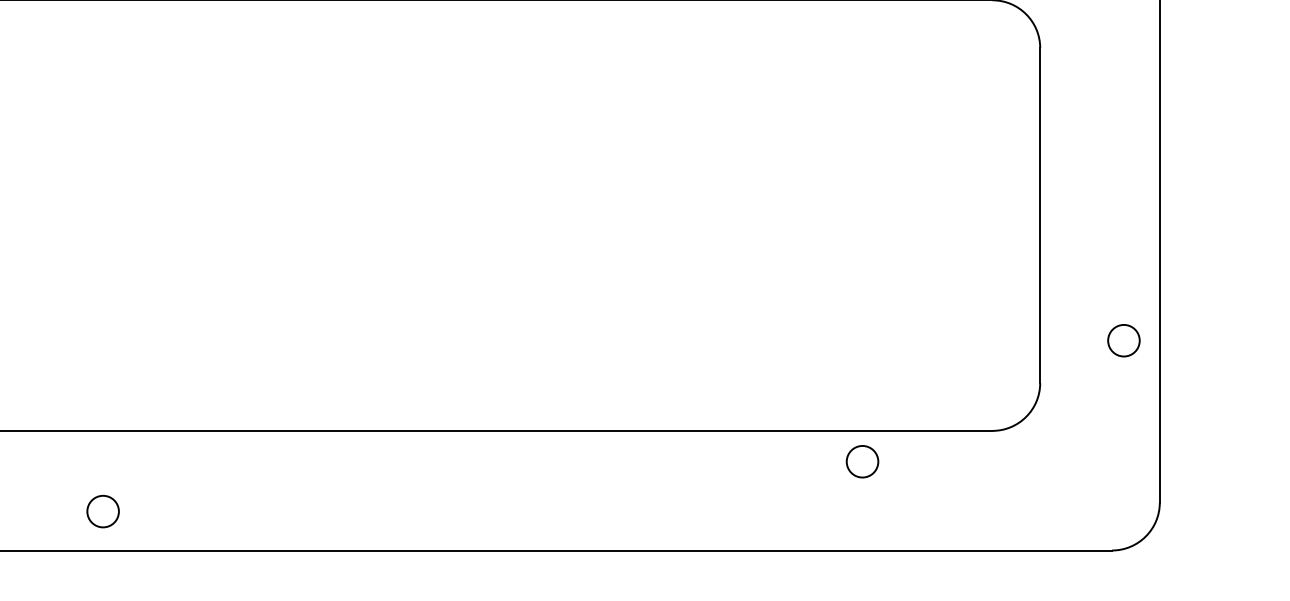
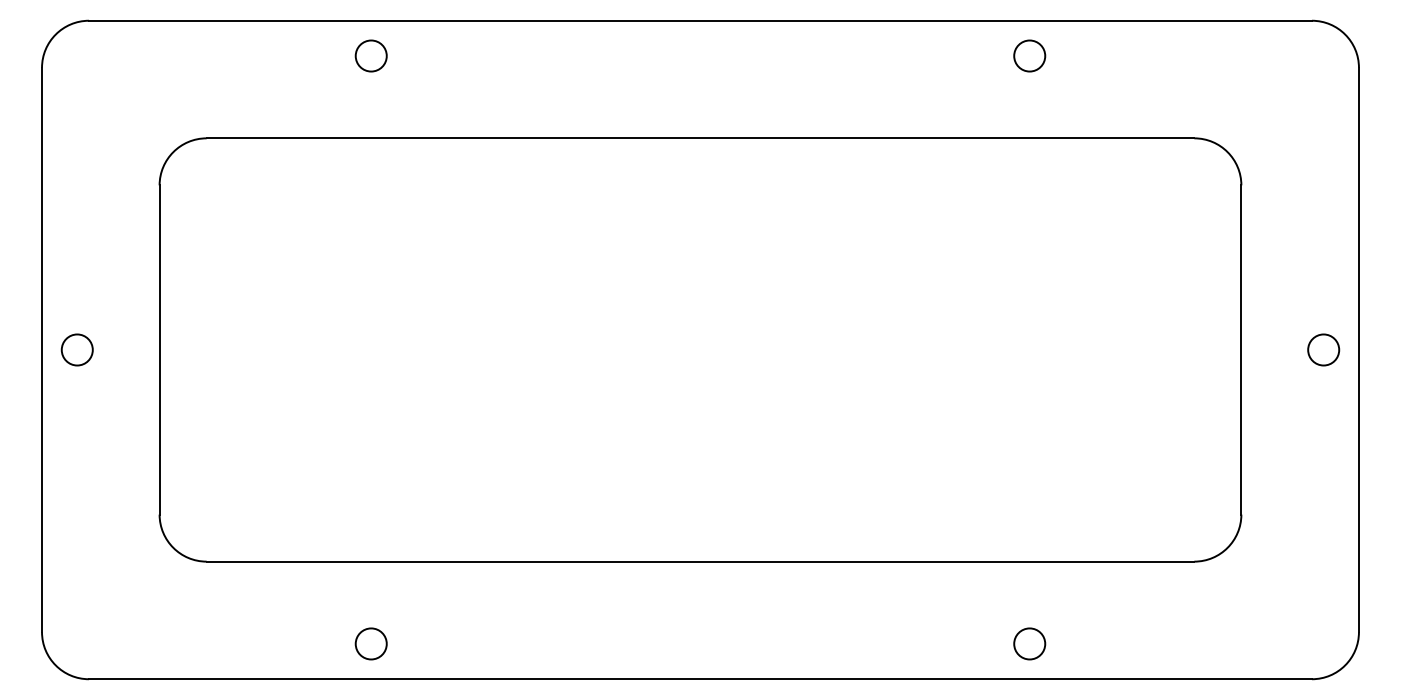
circle: (1123, 340) -> (1323, 349), moved
circle: (862, 461) -> (1029, 643), moved
circle: (102, 511) -> (370, 643), moved

